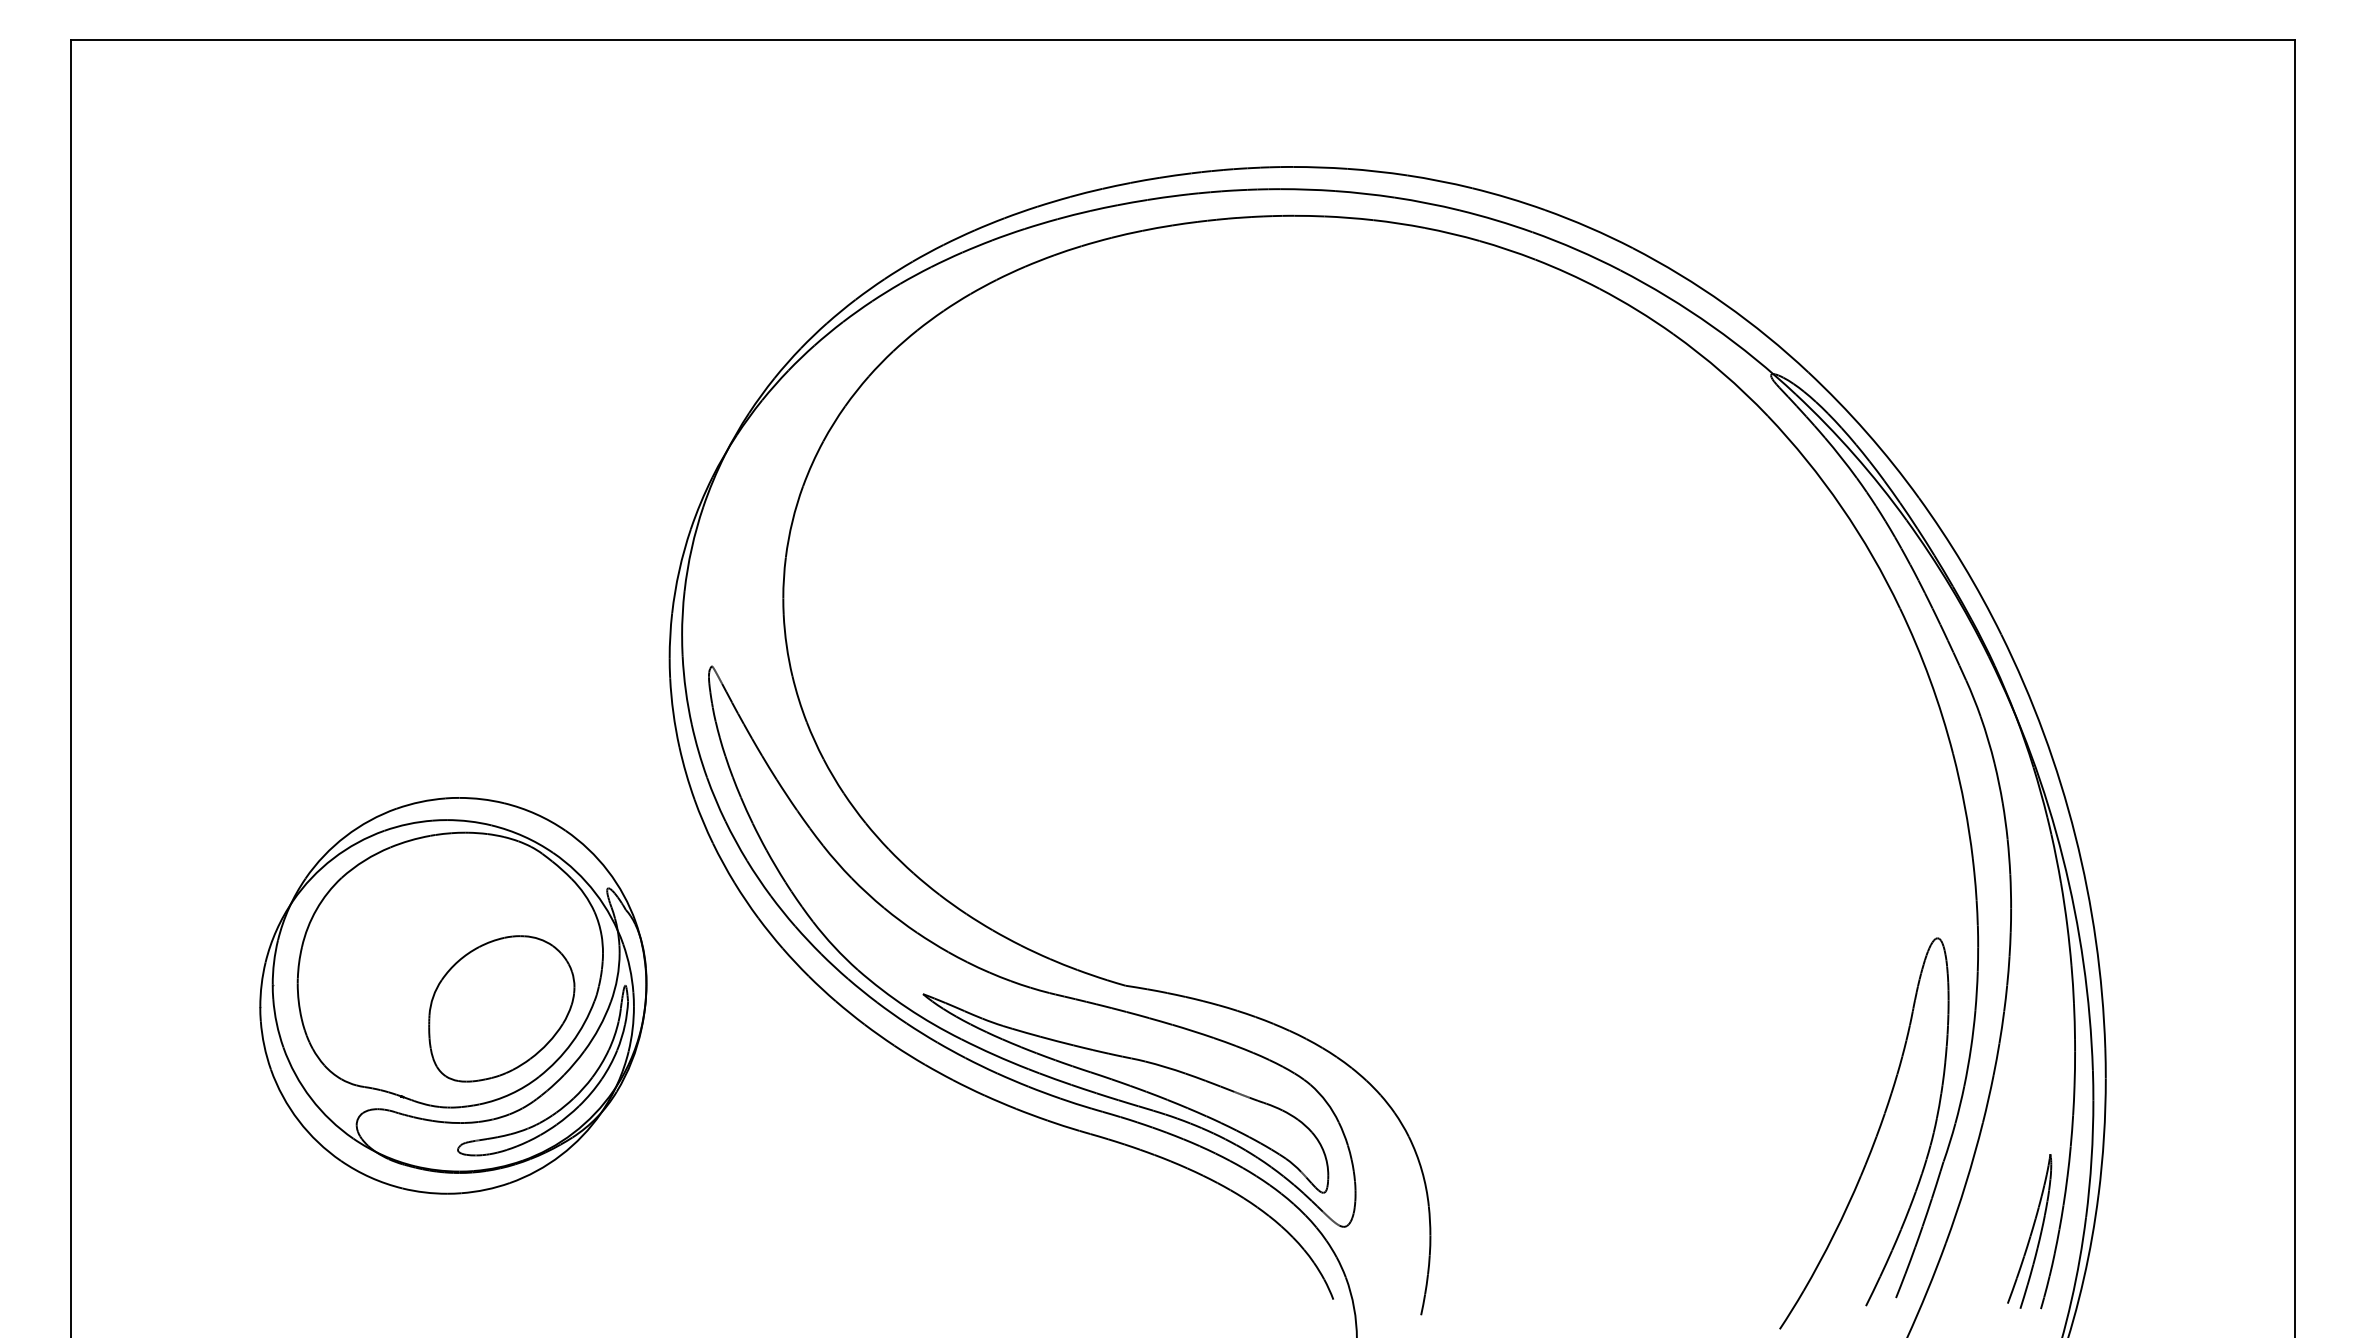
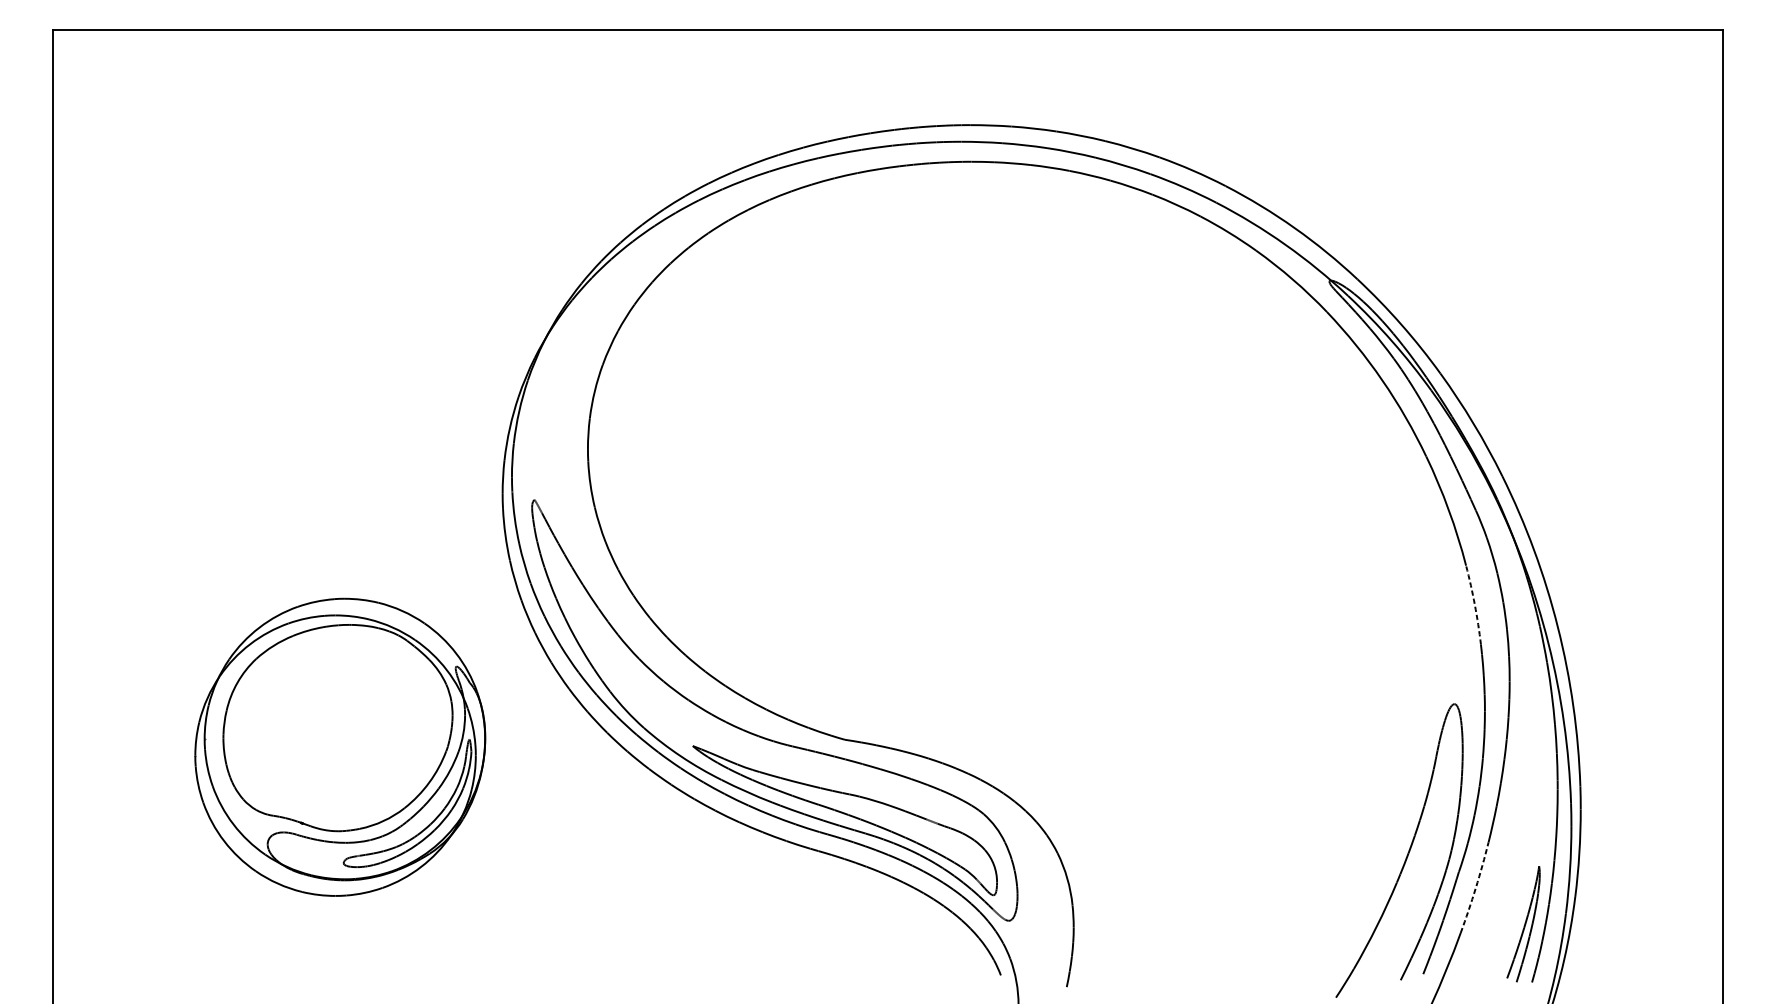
arc: (1964, 806) -> (1474, 605), solid -> dashed
part: (501, 1008) -> (376, 756), removed
arc: (1966, 1183) -> (1476, 888), solid -> dashed

